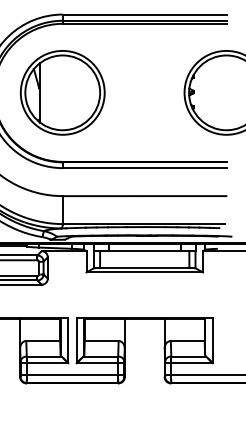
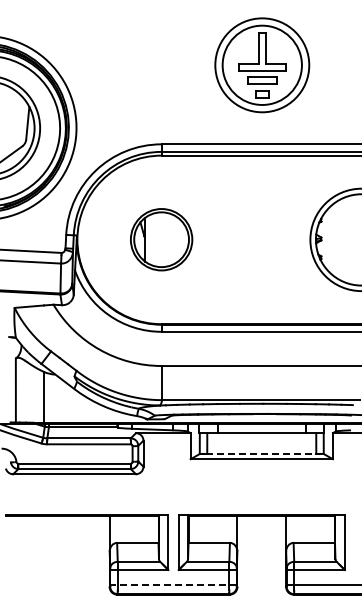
part: (62, 92) -> (161, 239), size x0.6
line: (144, 267) -> (261, 453), solid -> dashed
line: (72, 375) -> (173, 584), solid -> dashed

